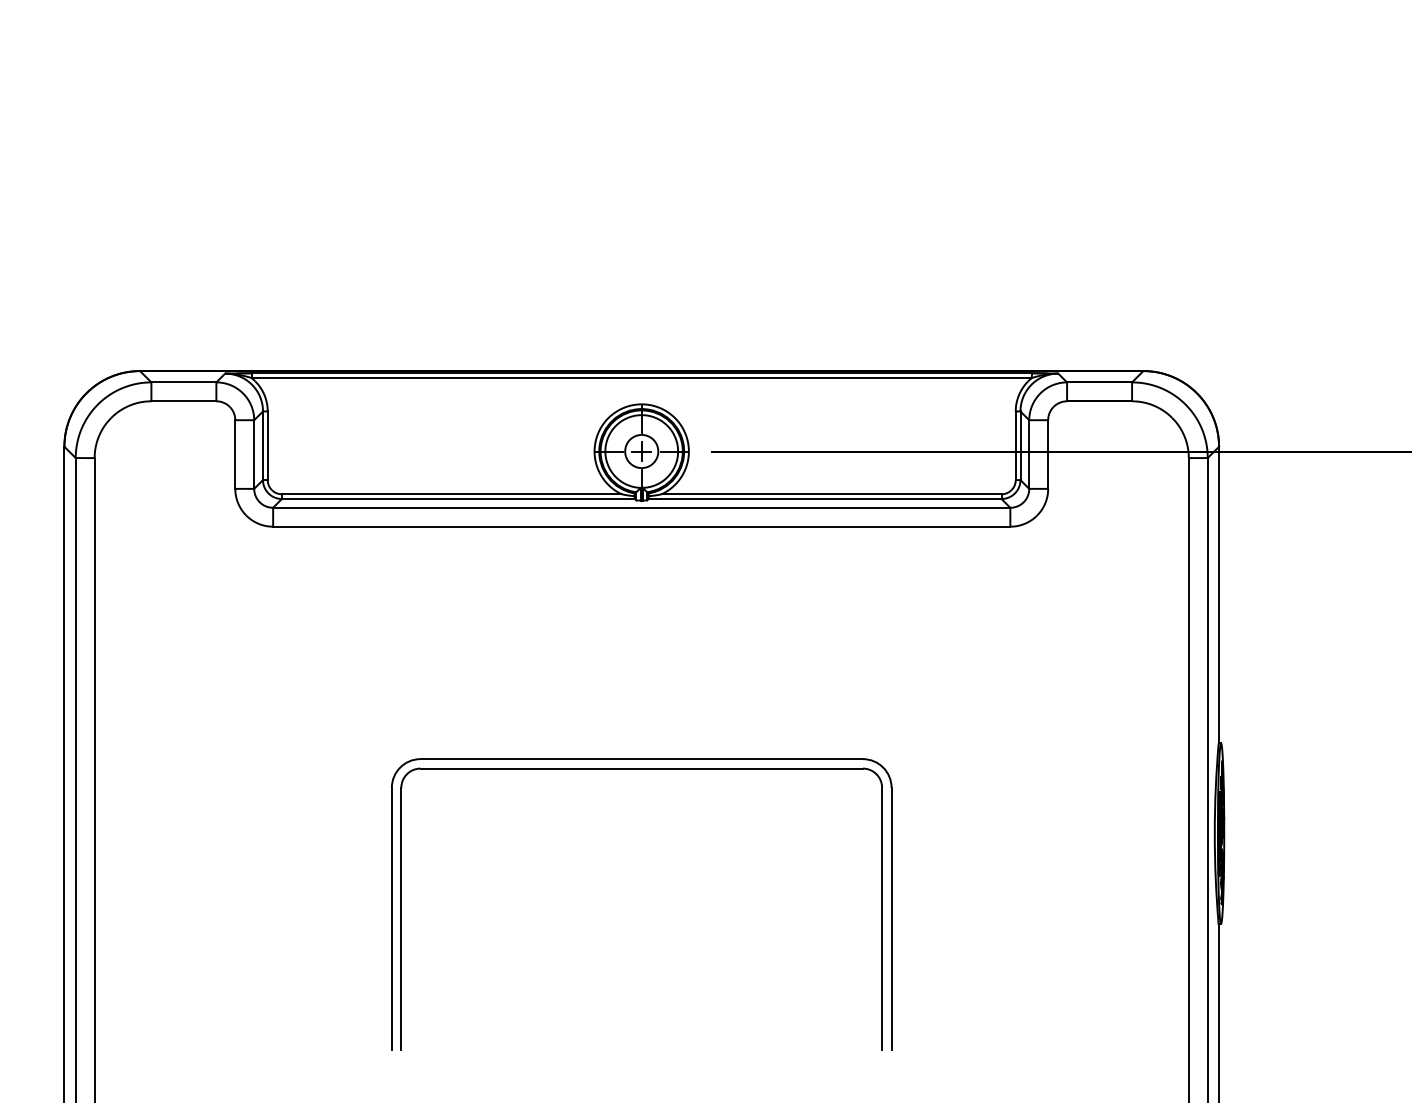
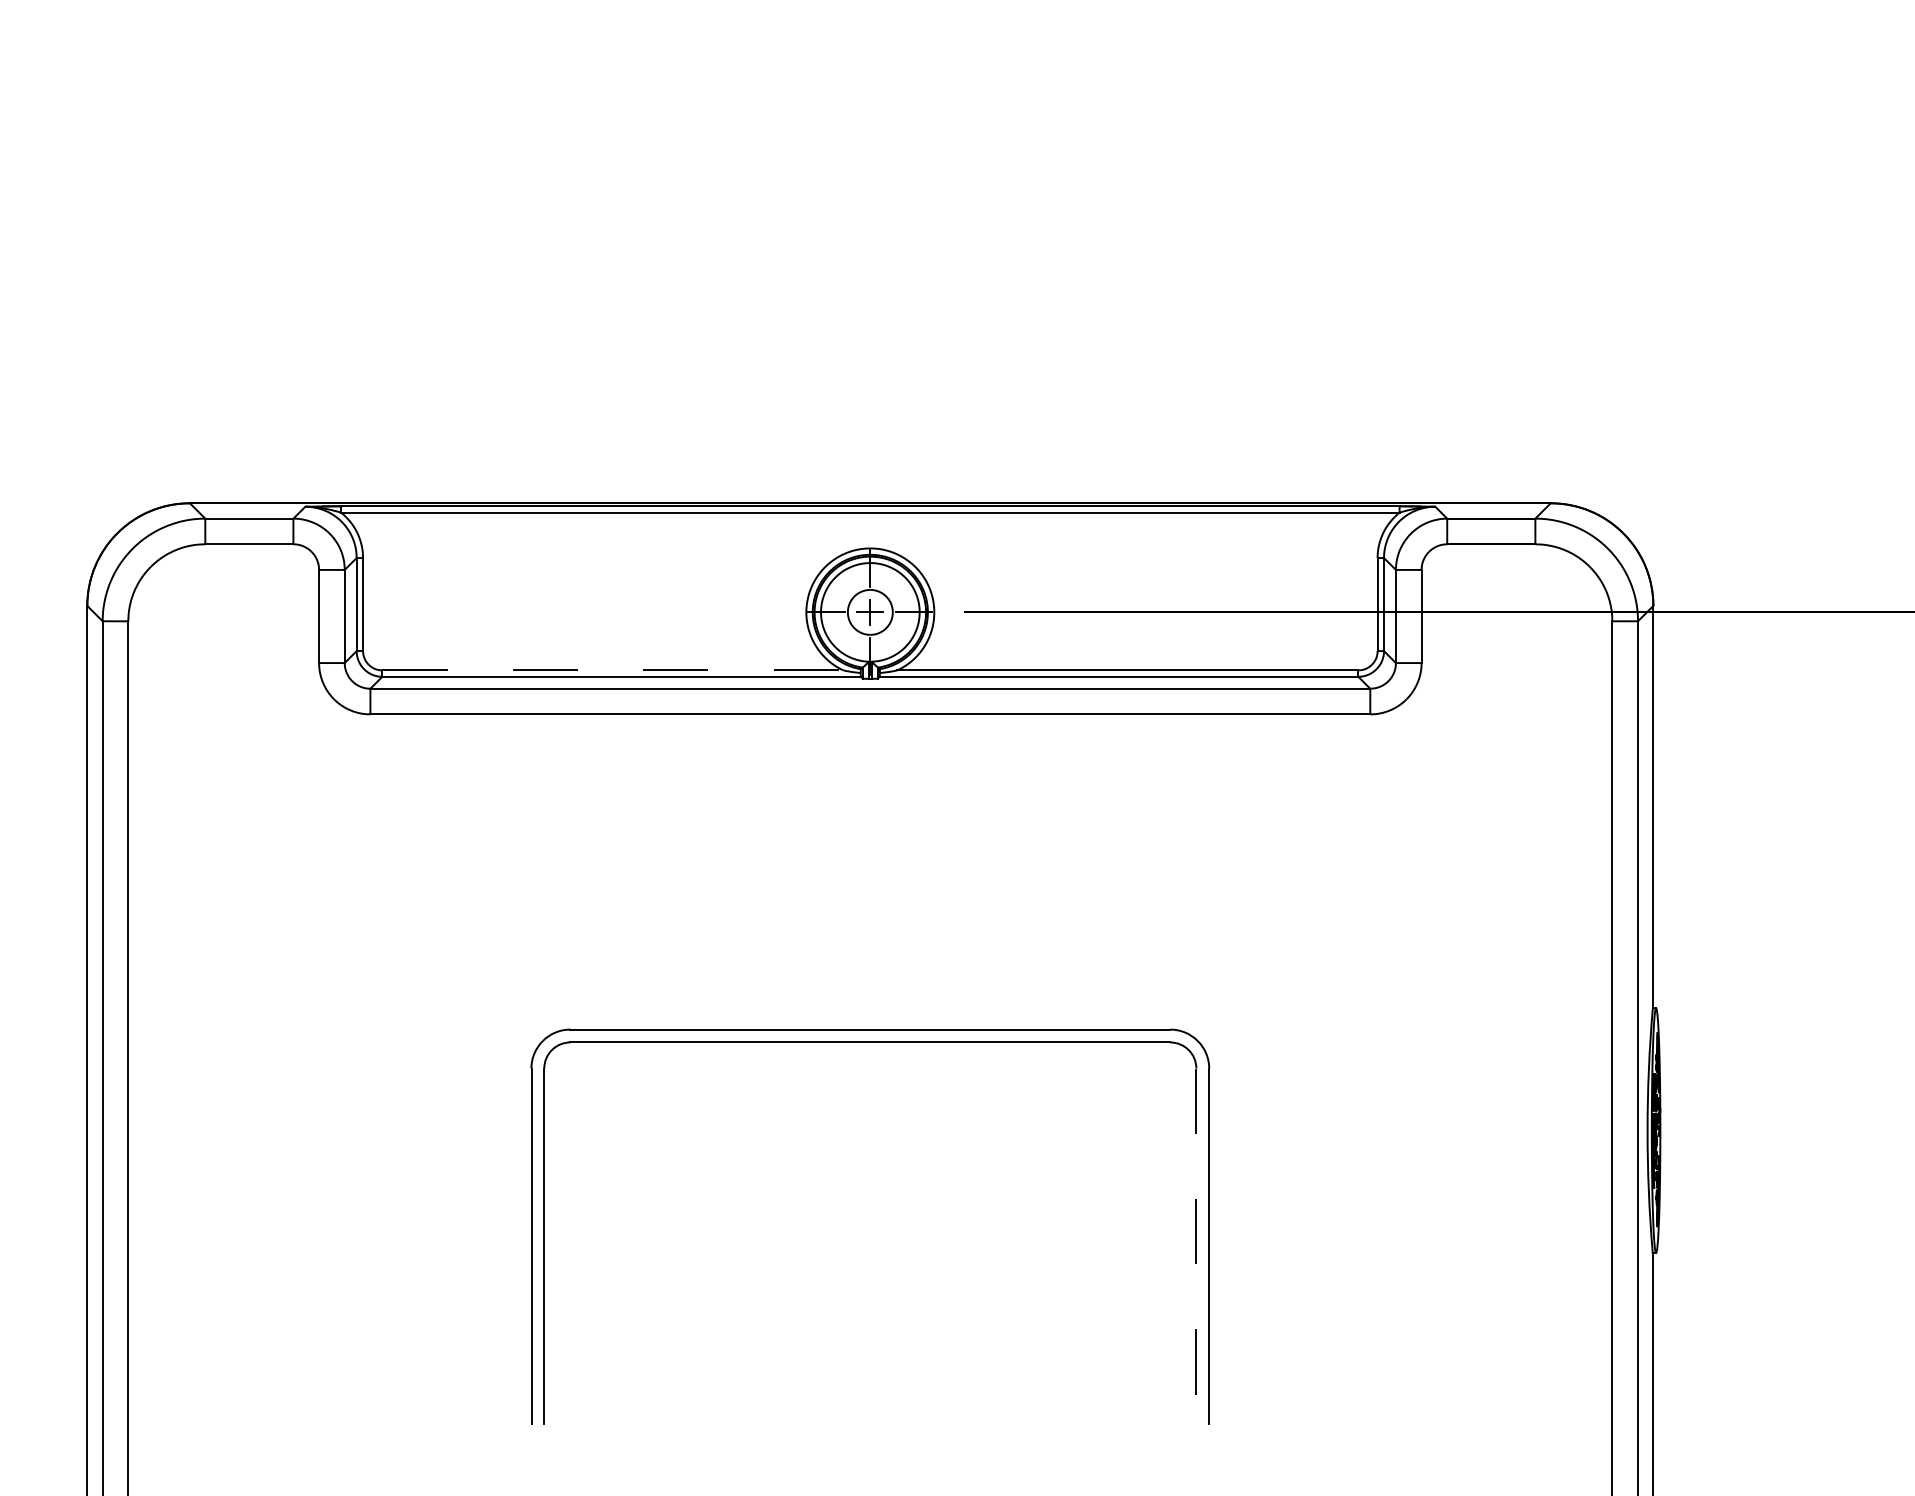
line: (451, 494) -> (612, 670), solid -> dashed
line: (882, 919) -> (1196, 1246), solid -> dashed

